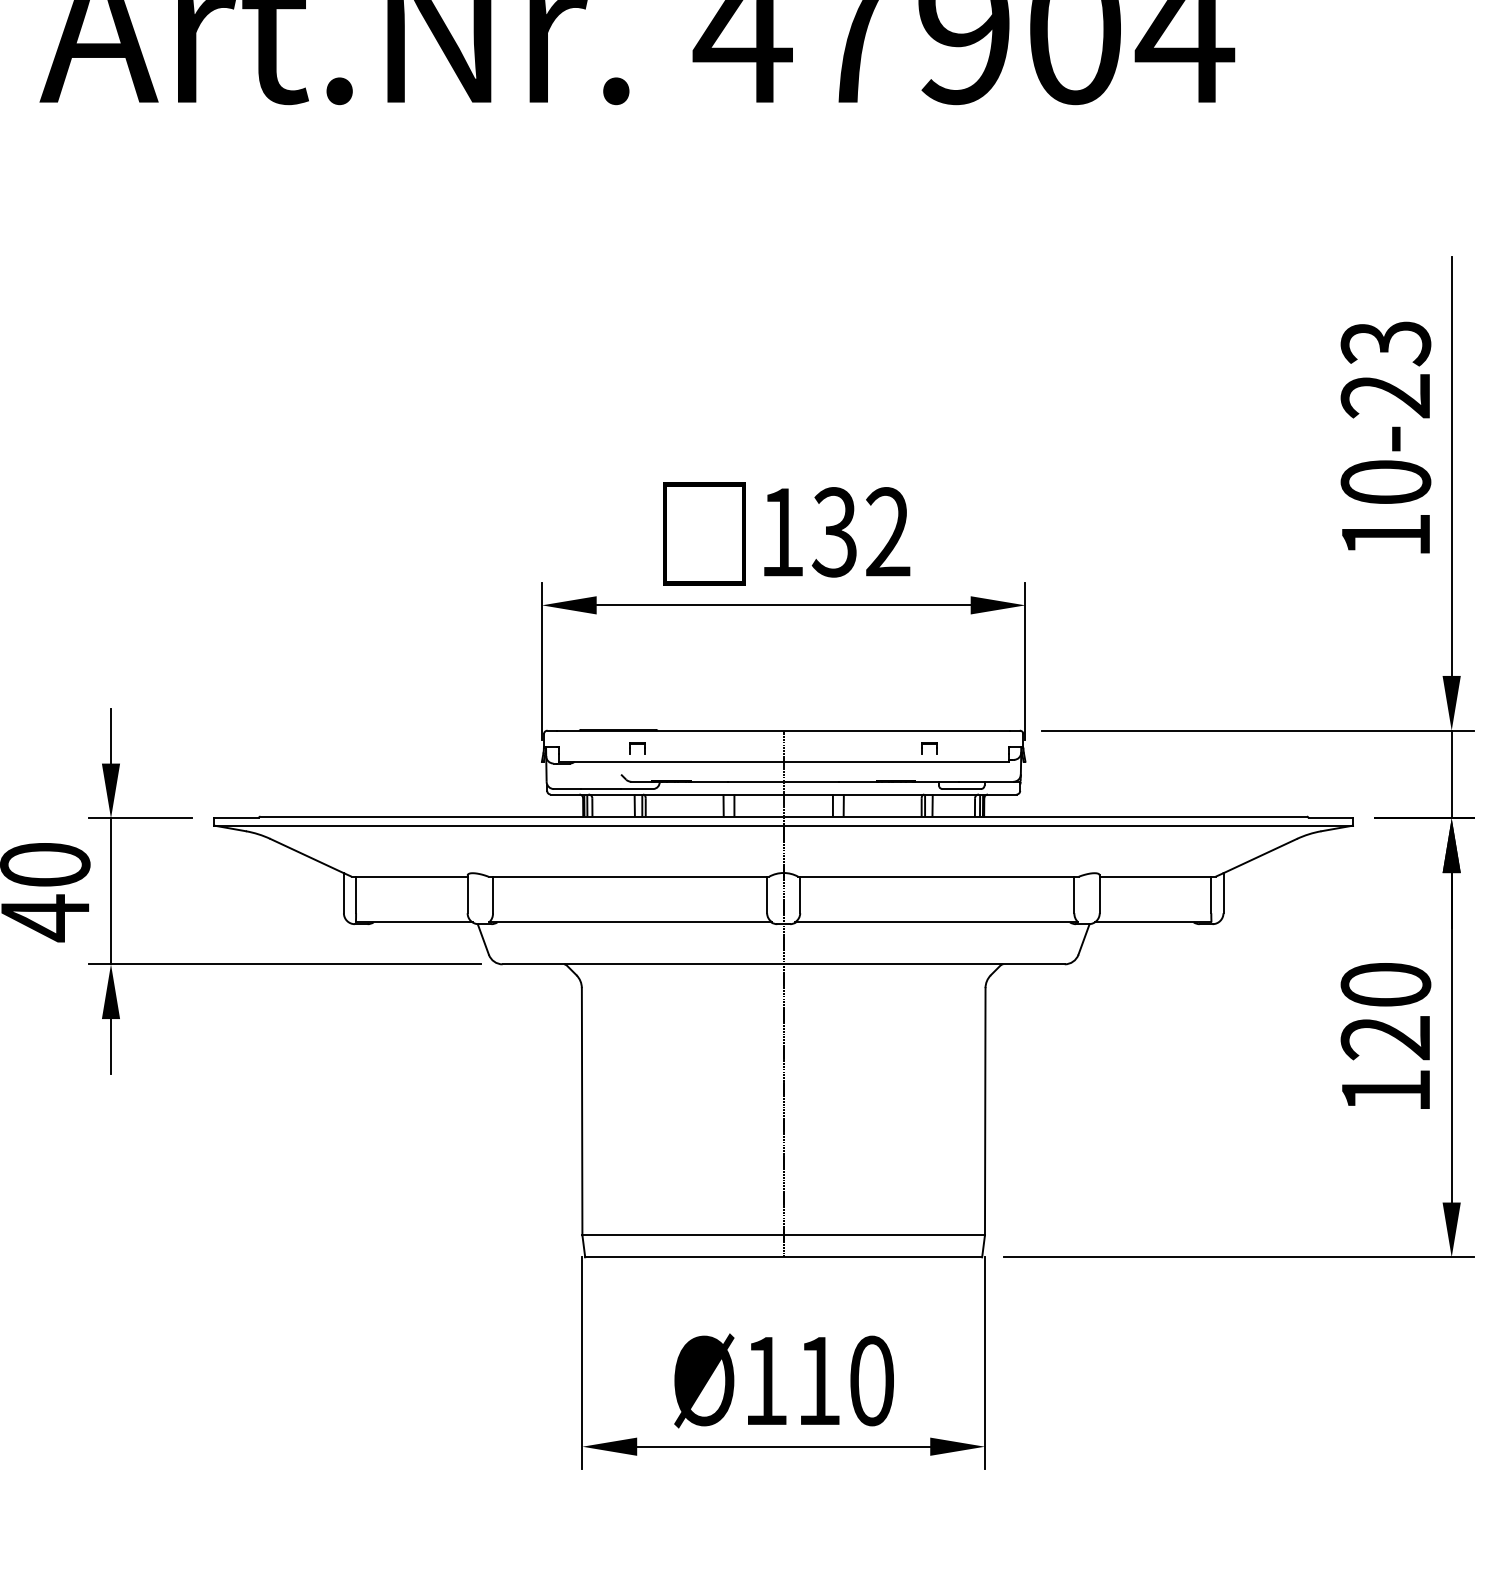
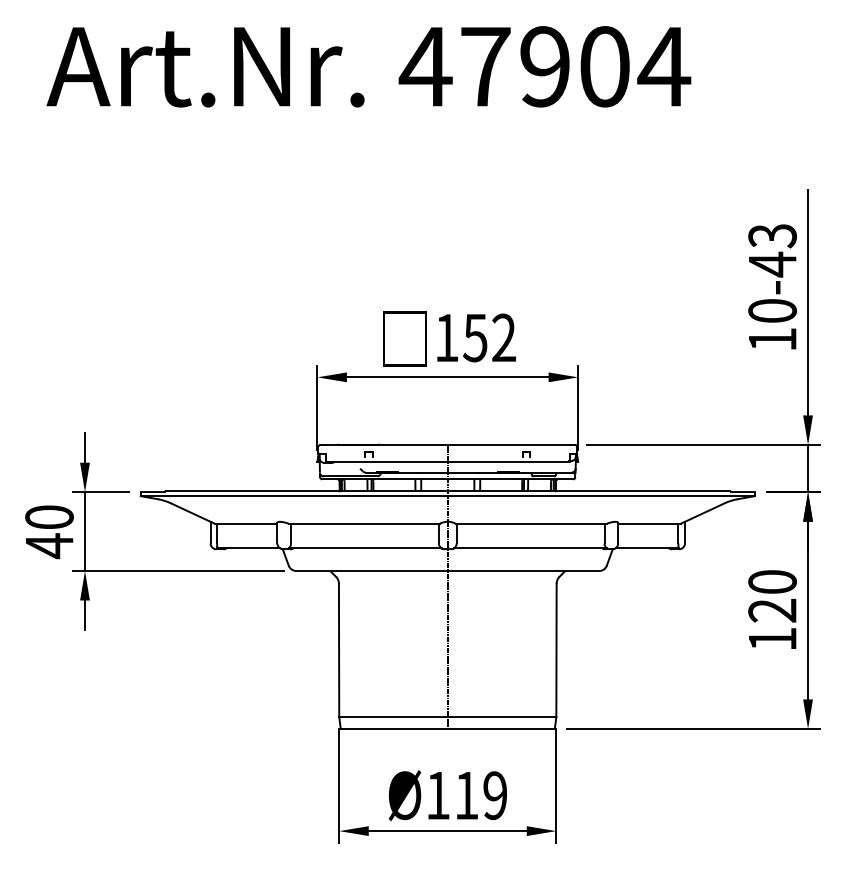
text: (1385, 396) -> (772, 264), 10-23 -> 10-43
text: (835, 531) -> (475, 337), 132 -> 152
text: (872, 1380) -> (495, 795), Ø110 -> Ø119

